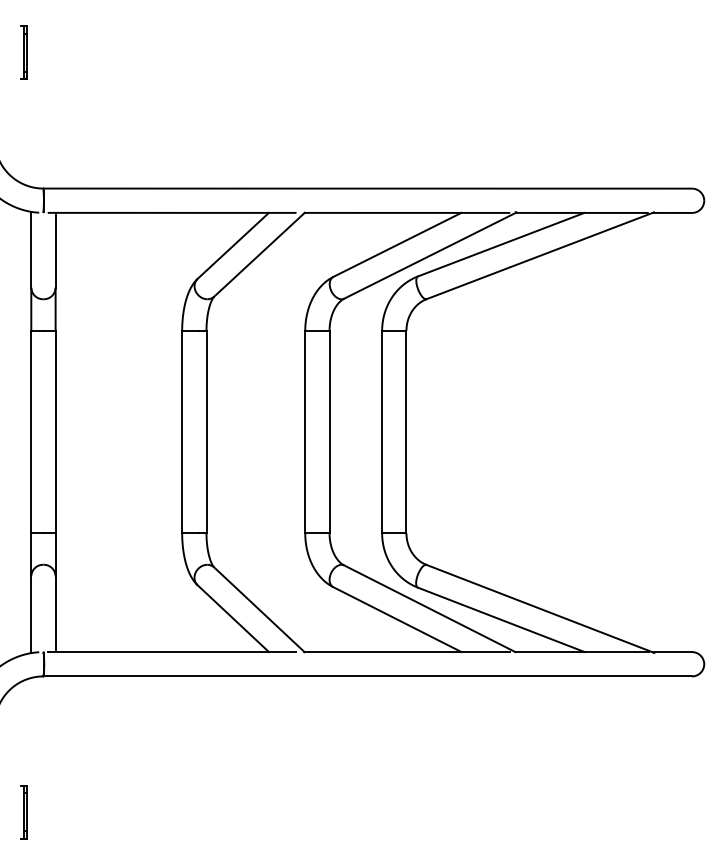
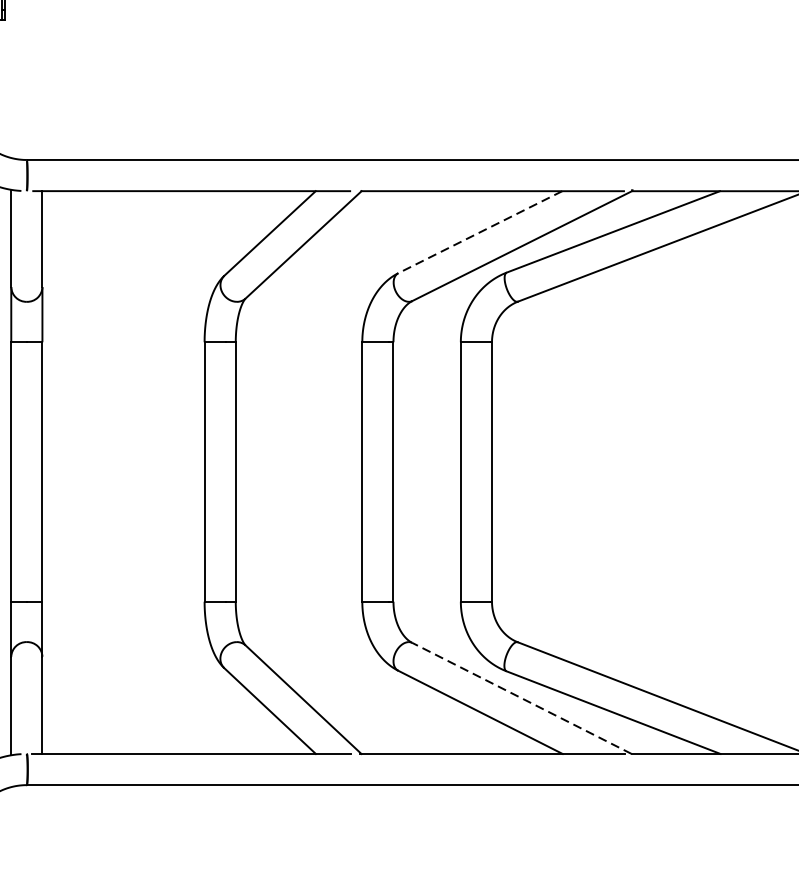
line: (397, 244) -> (480, 231), solid -> dashed
line: (429, 608) -> (521, 698), solid -> dashed

